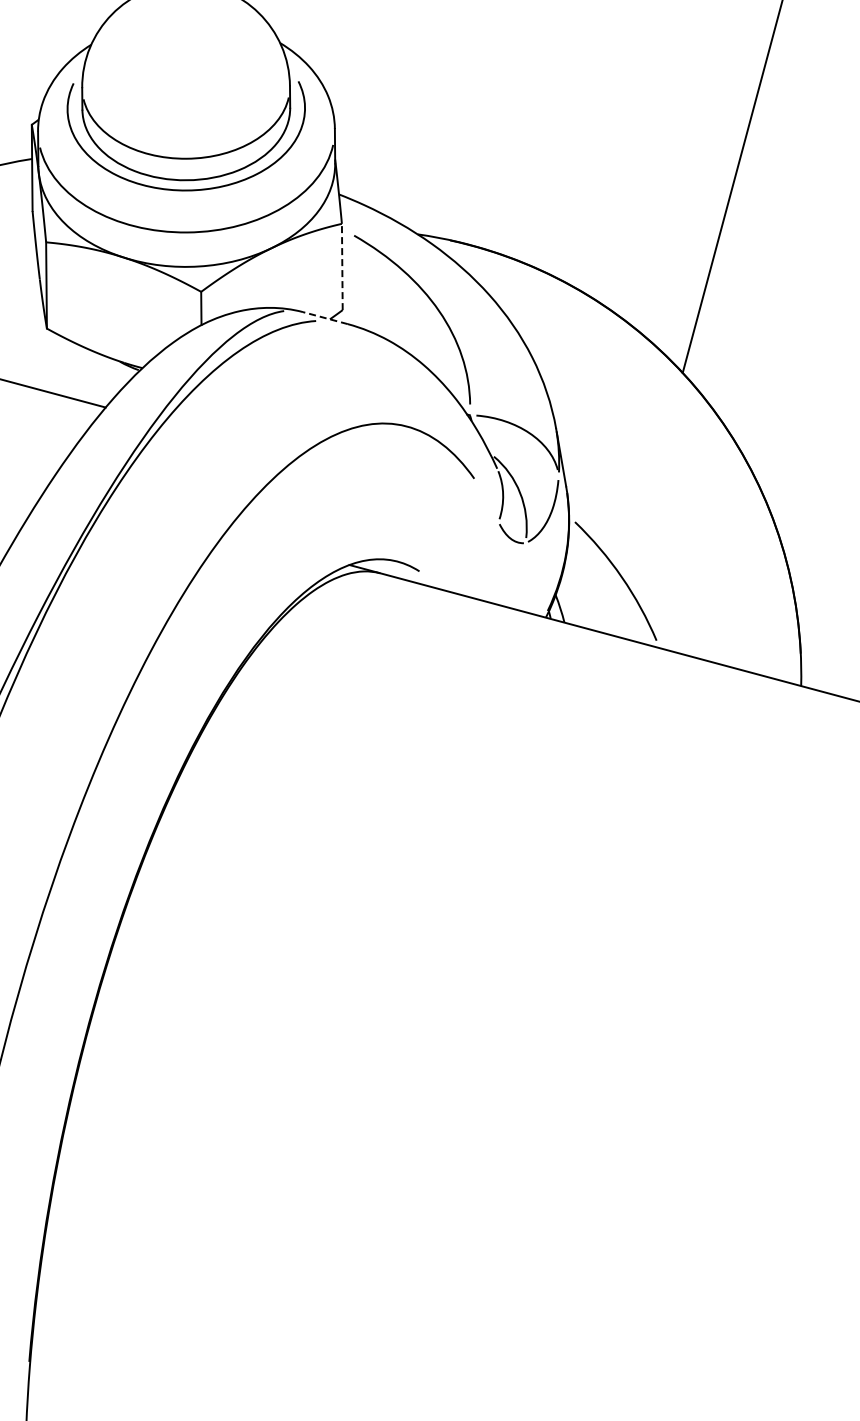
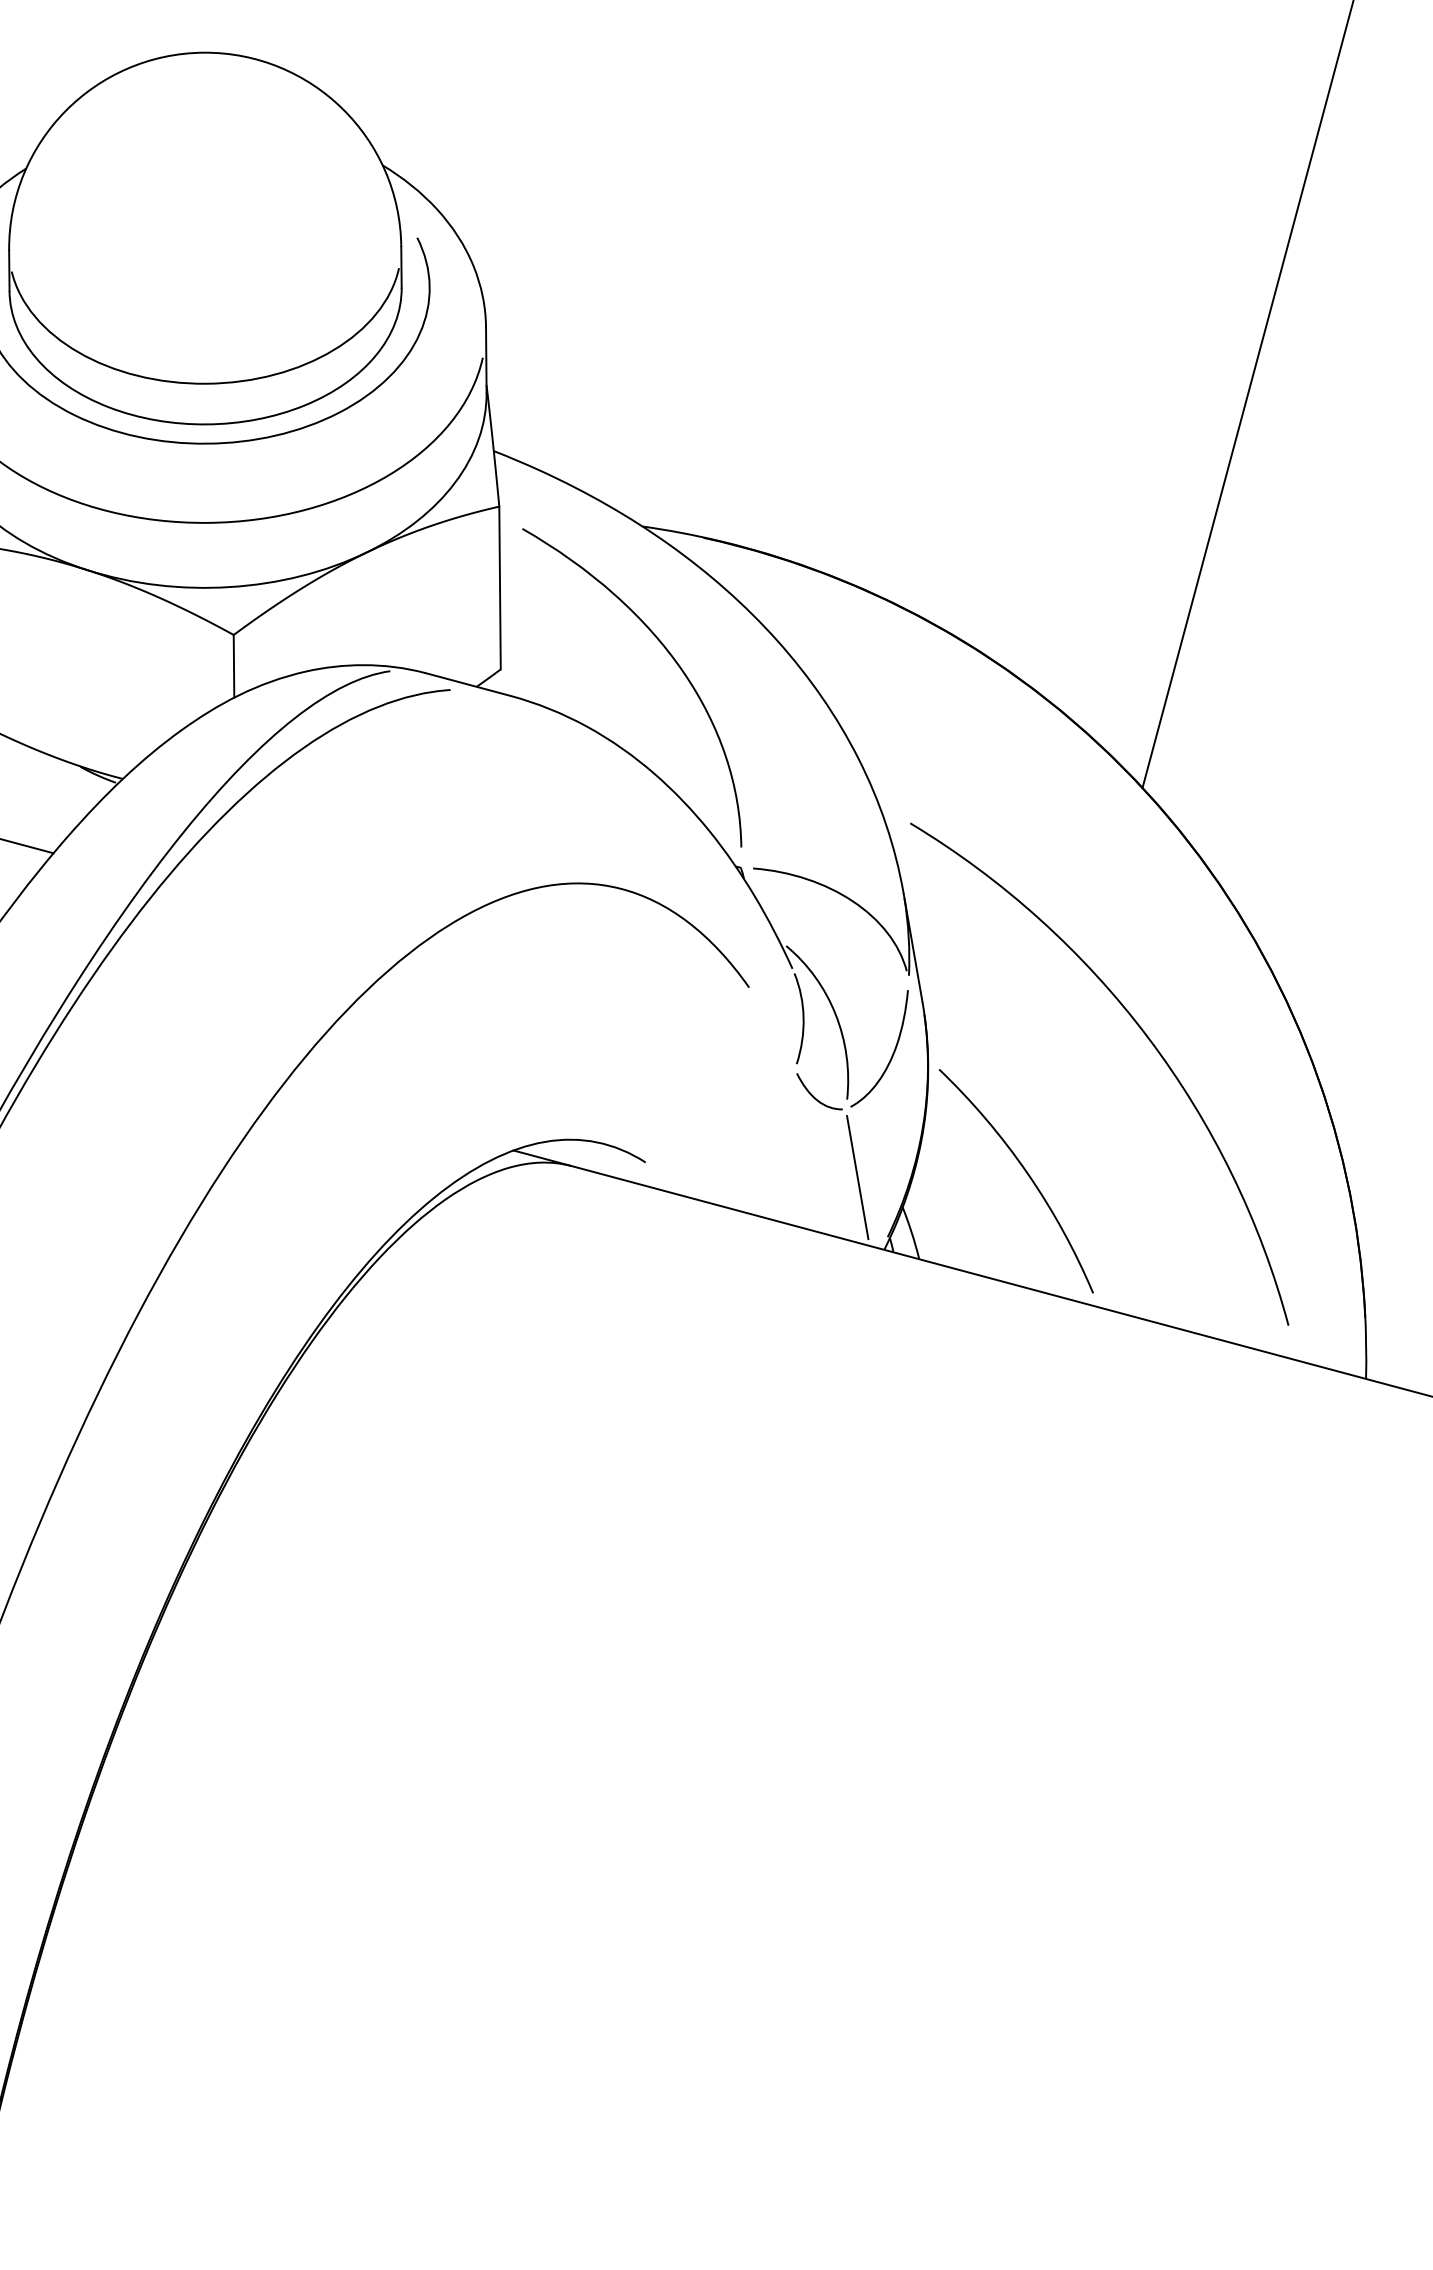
line: (342, 266) -> (500, 587), dashed -> solid
line: (324, 317) -> (466, 683), dashed -> solid
curve: (683, 504) -> (1143, 1036), added
line: (531, 578) -> (857, 1175), added

